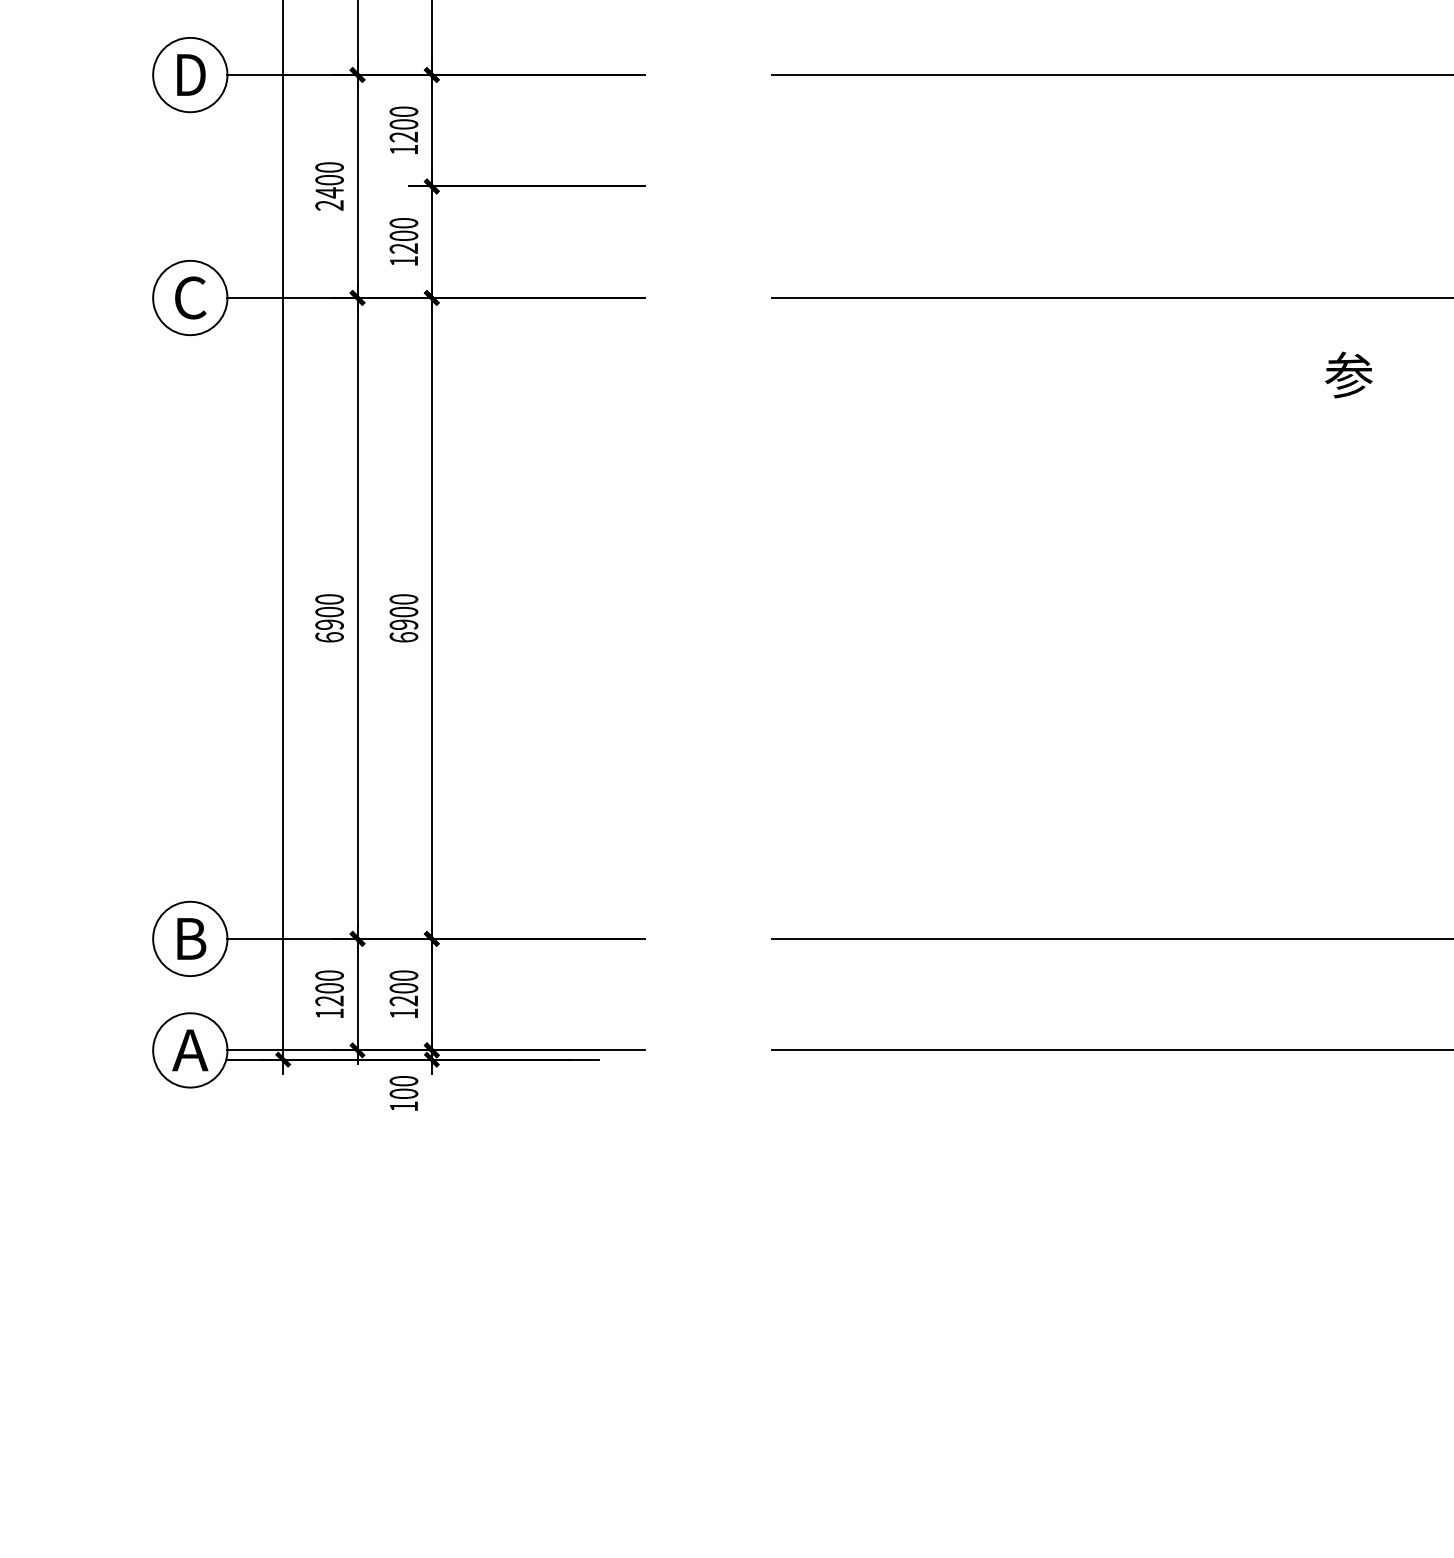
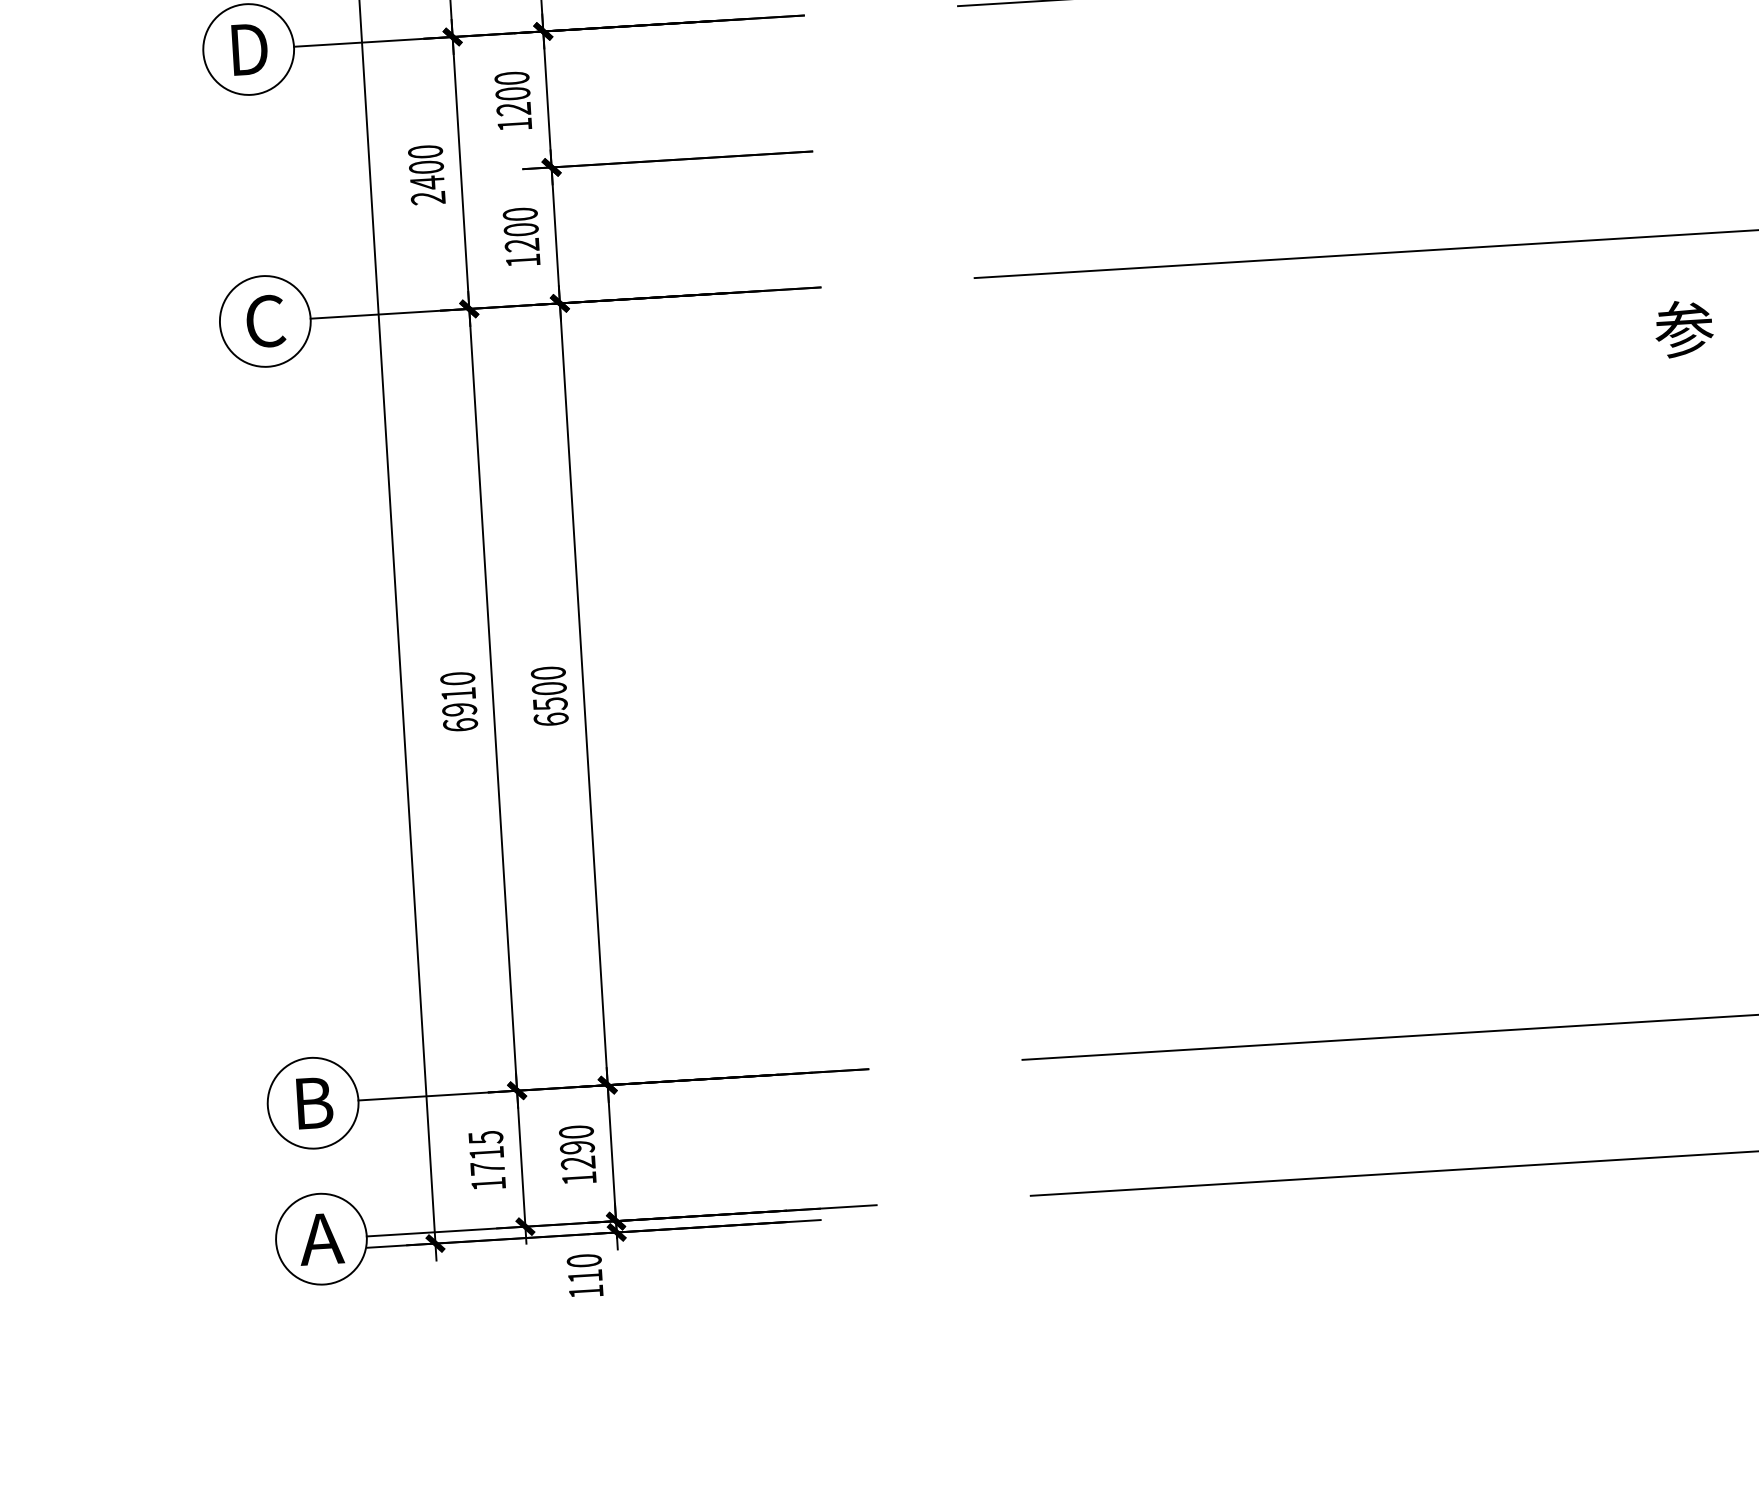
text: (329, 611) -> (458, 693), 6900 -> 6910
text: (403, 624) -> (549, 703), 6900 -> 6500
text: (329, 988) -> (486, 1153), 1200 -> 1715
text: (403, 988) -> (576, 1147), 1200 -> 1290
text: (403, 1093) -> (584, 1275), 100 -> 110

